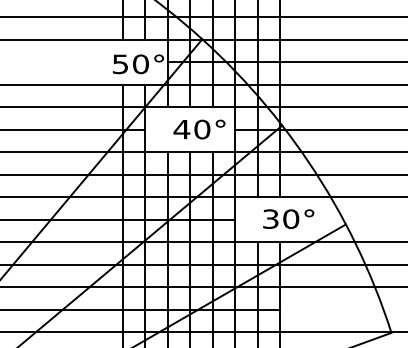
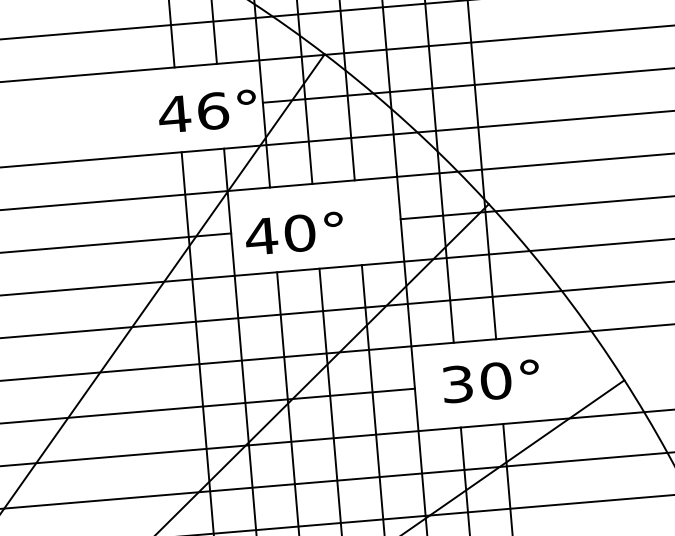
text: (130, 64) -> (193, 113), 50° -> 46°
text: (199, 129) -> (294, 233), moved
text: (288, 218) -> (490, 380), moved

